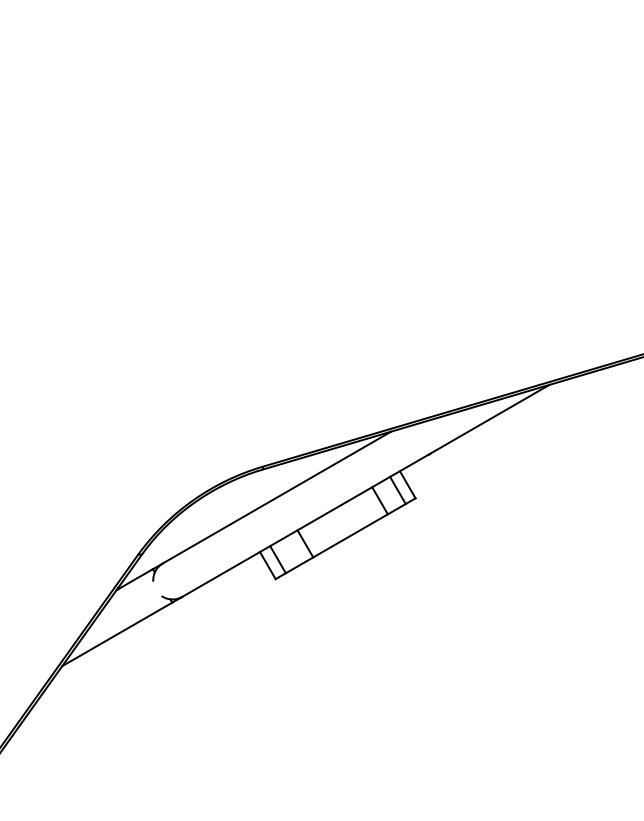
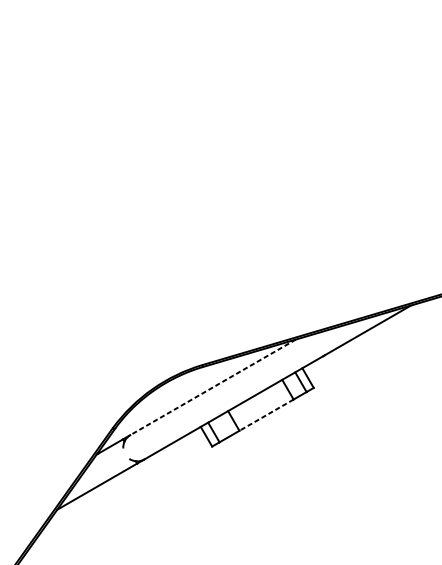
line: (276, 497) -> (212, 387), solid -> dashed
line: (350, 536) -> (266, 415), solid -> dashed

